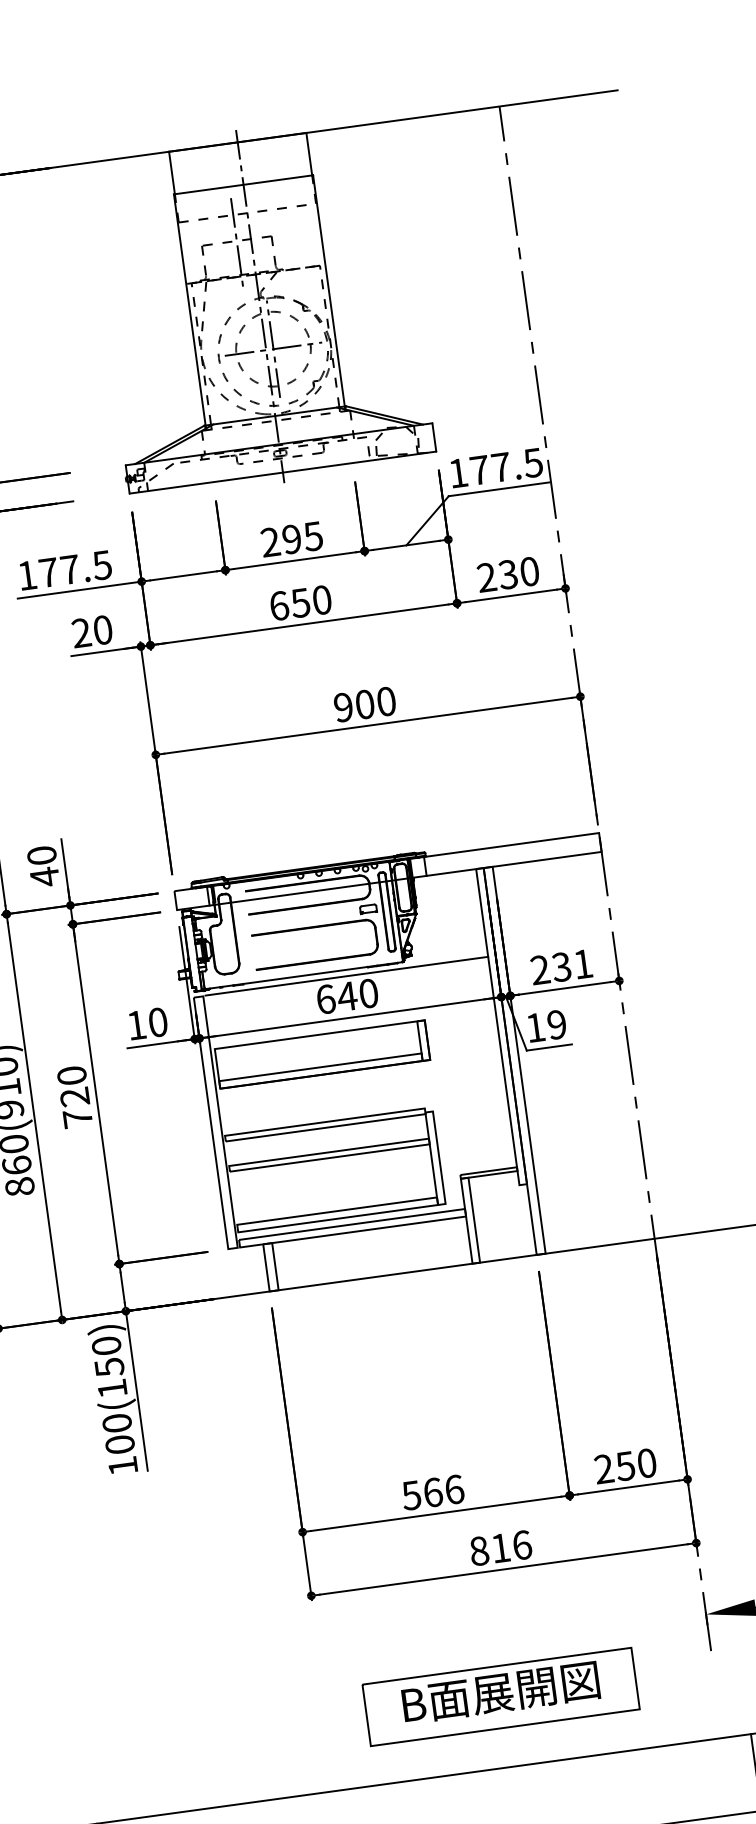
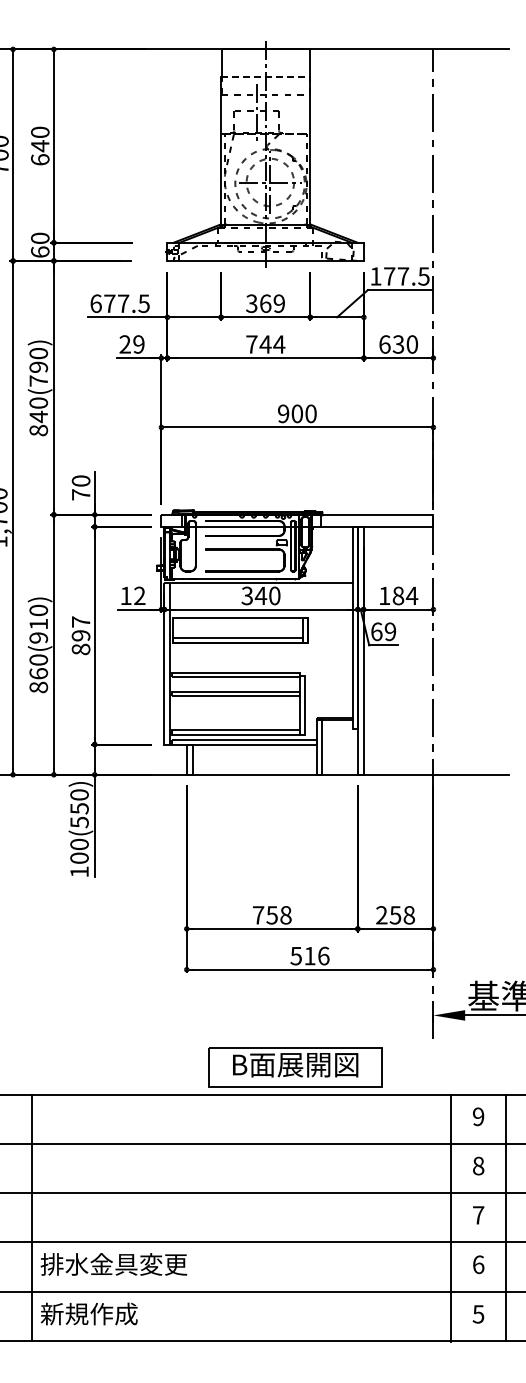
line: (243, 184) -> (265, 76), solid -> dashed
text: (291, 539) -> (265, 303), 295 -> 369
text: (26, 575) -> (95, 303), 177.5 -> 677.5
text: (486, 577) -> (384, 344), 230 -> 630
text: (300, 603) -> (265, 344), 650 -> 744
text: (102, 630) -> (138, 344), 20 -> 29
text: (45, 876) -> (81, 494), 40 -> 70
text: (561, 966) -> (398, 595), 231 -> 184
text: (326, 998) -> (247, 595), 640 -> 340
text: (157, 1021) -> (139, 595), 10 -> 12
text: (535, 1027) -> (376, 631), 19 -> 69
text: (73, 1096) -> (80, 635), 720 -> 897
text: (112, 1388) -> (79, 822), 100(150) -> 100(550)
text: (645, 1463) -> (408, 915), 250 -> 258
text: (431, 1493) -> (271, 915), 566 -> 758
text: (477, 1550) -> (295, 955), 816 -> 516
part: (501, 1696) -> (295, 1067), moved

